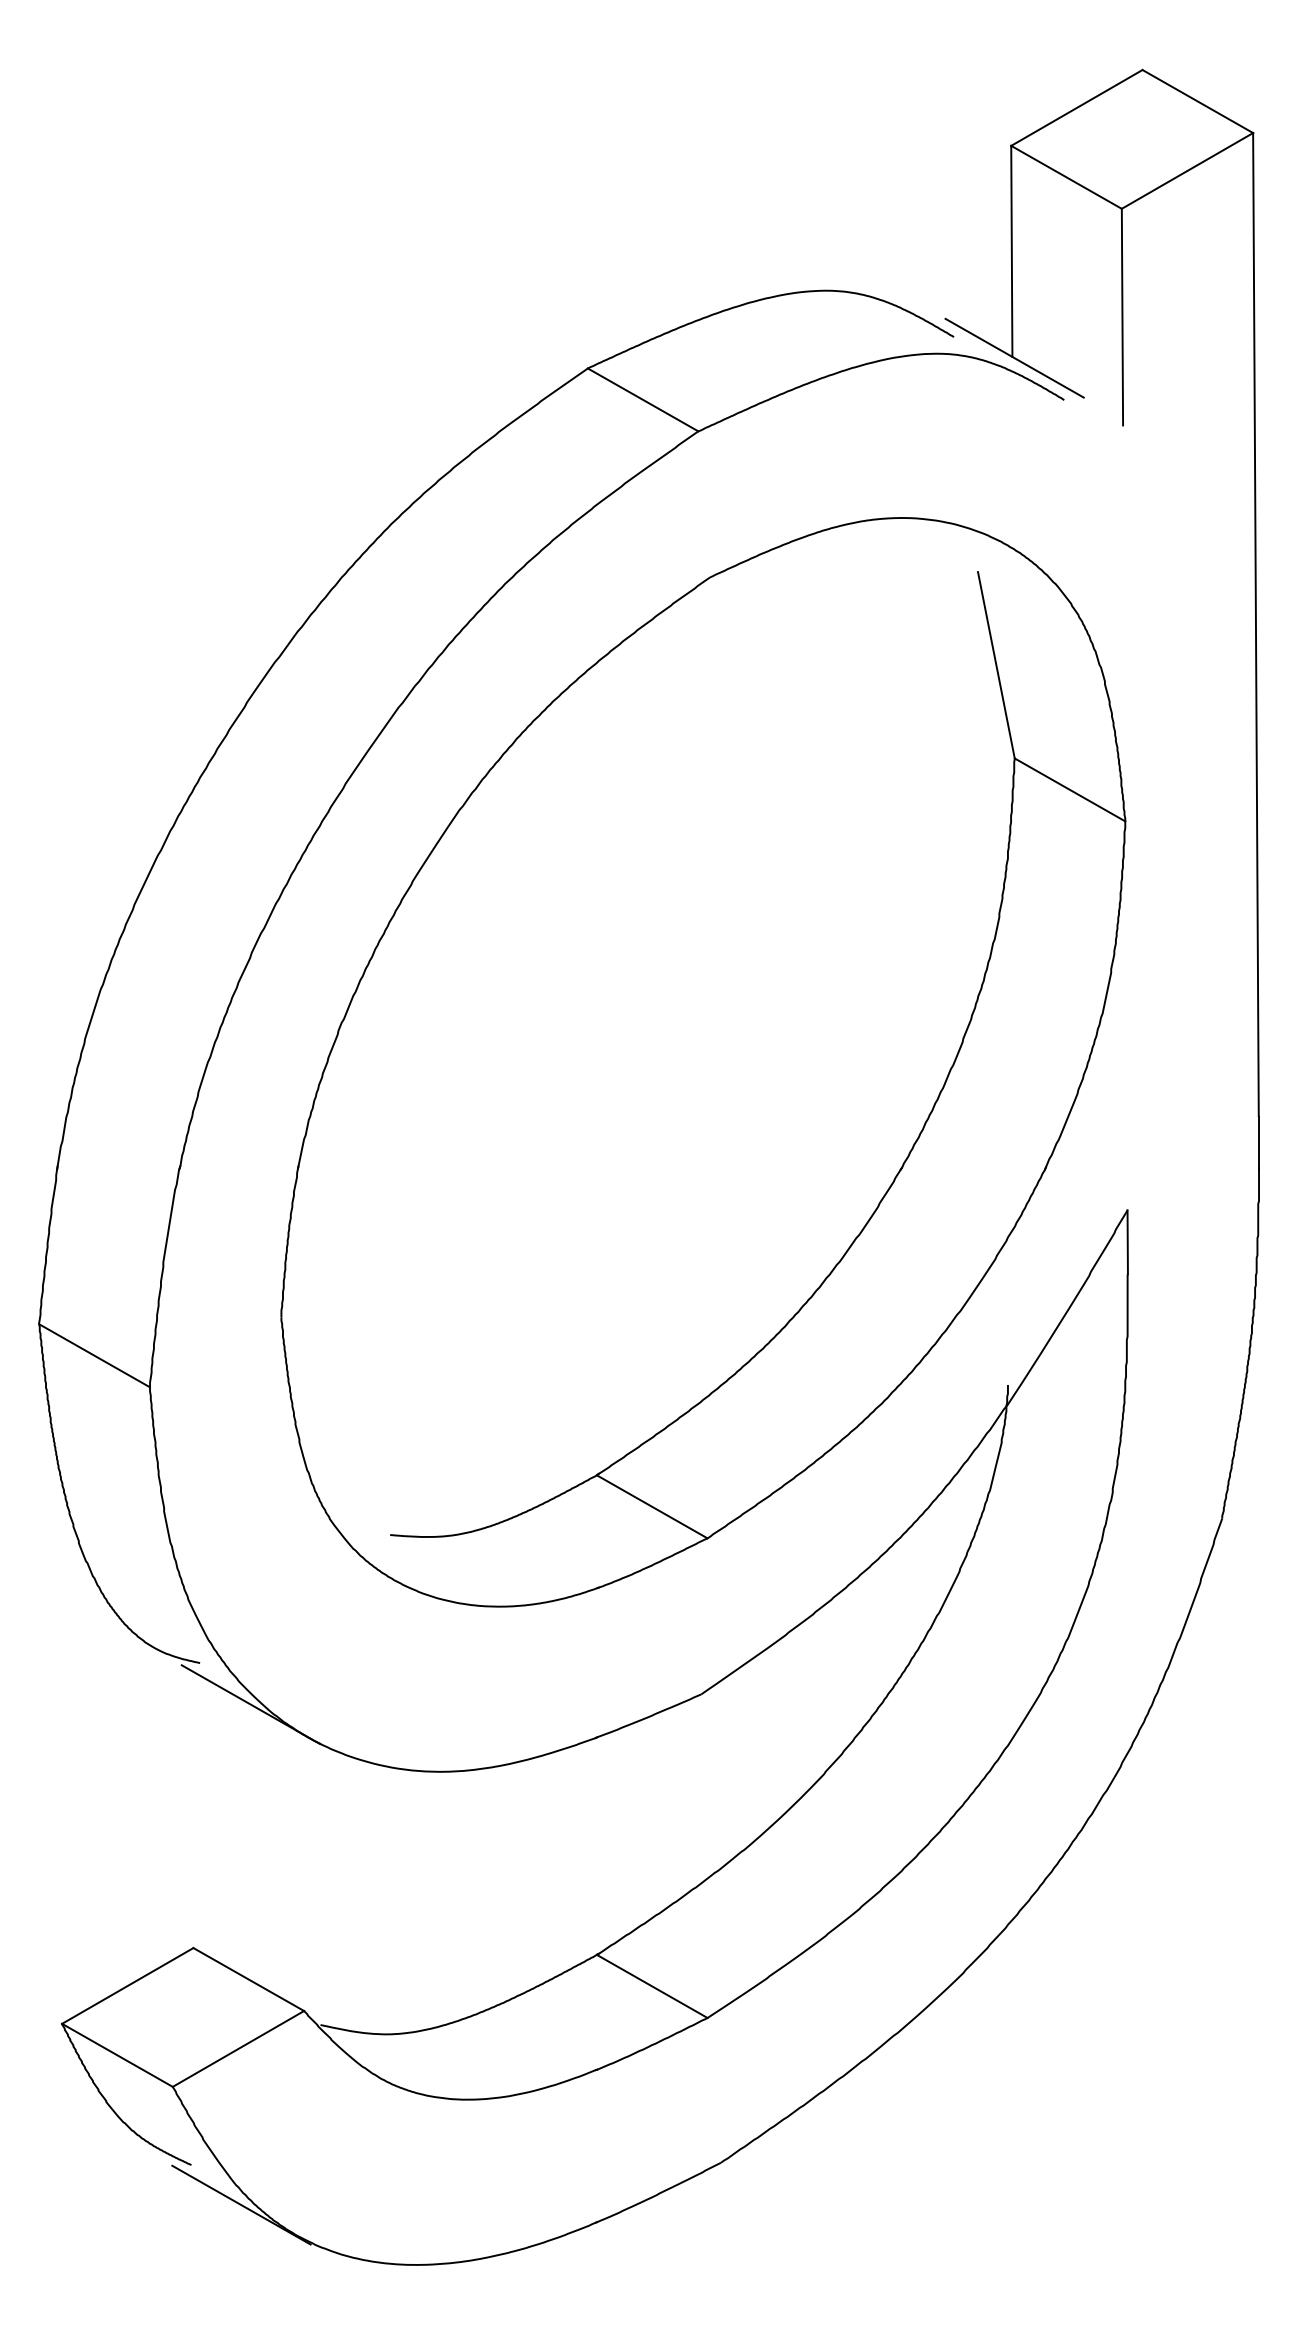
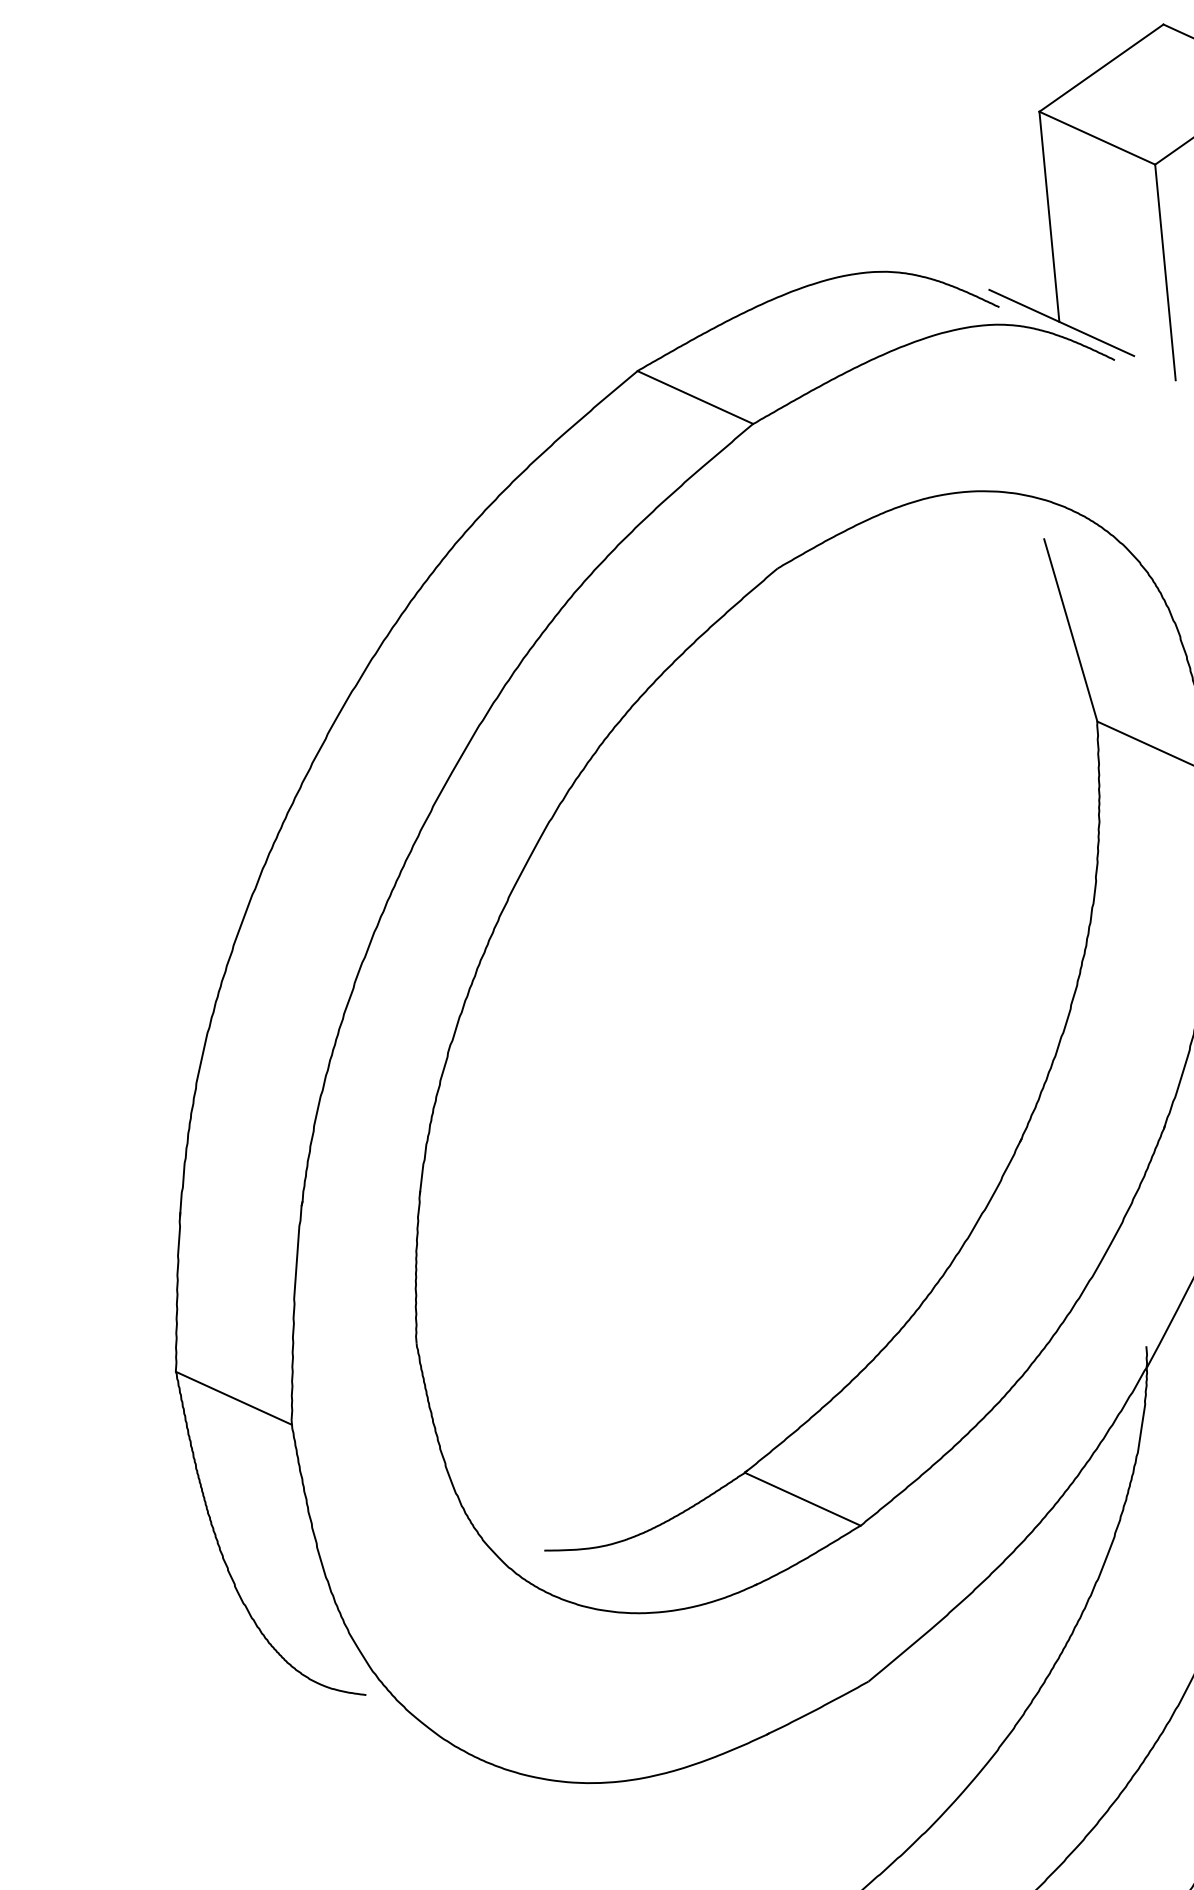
line: (250, 1704) -> (420, 1731), removed

